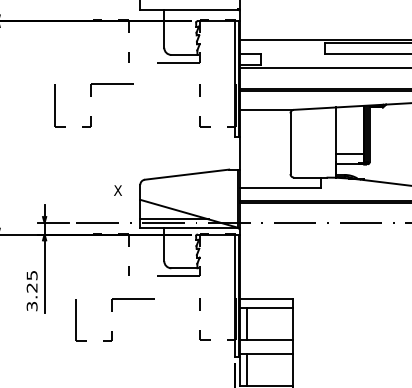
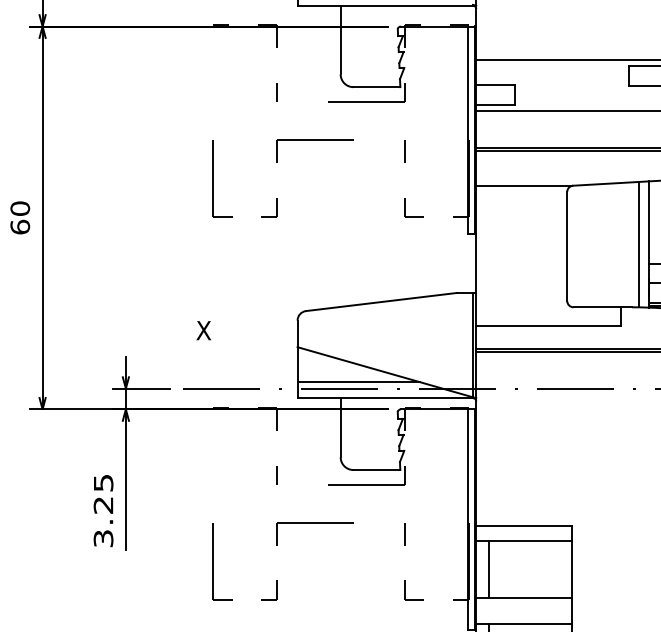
part: (91, 96) -> (278, 161), moved
line: (330, 142) -> (639, 244), added
text: (117, 190) -> (202, 330), moved
part: (112, 311) -> (278, 545), moved

